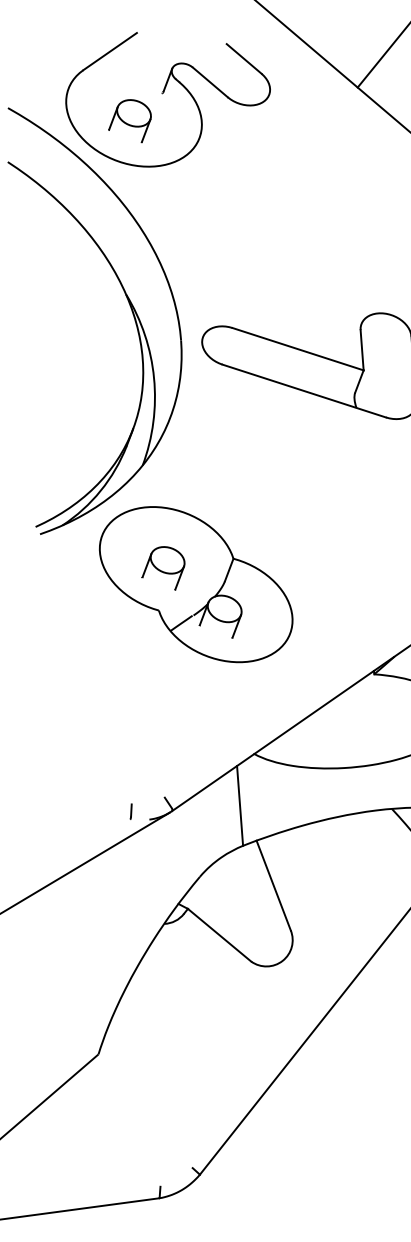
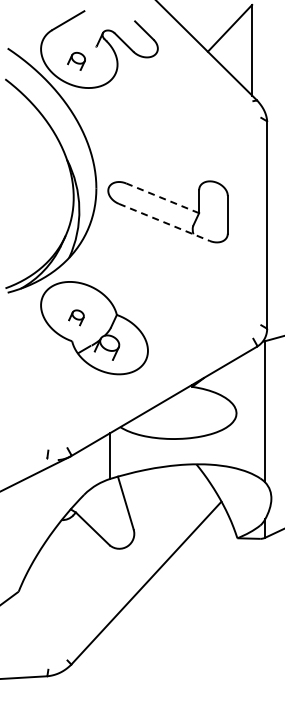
part: (129, 121) -> (76, 61), size x0.7
line: (297, 349) -> (162, 198), solid -> dashed
line: (304, 391) -> (164, 222), solid -> dashed
part: (163, 568) -> (76, 317), size x0.6

